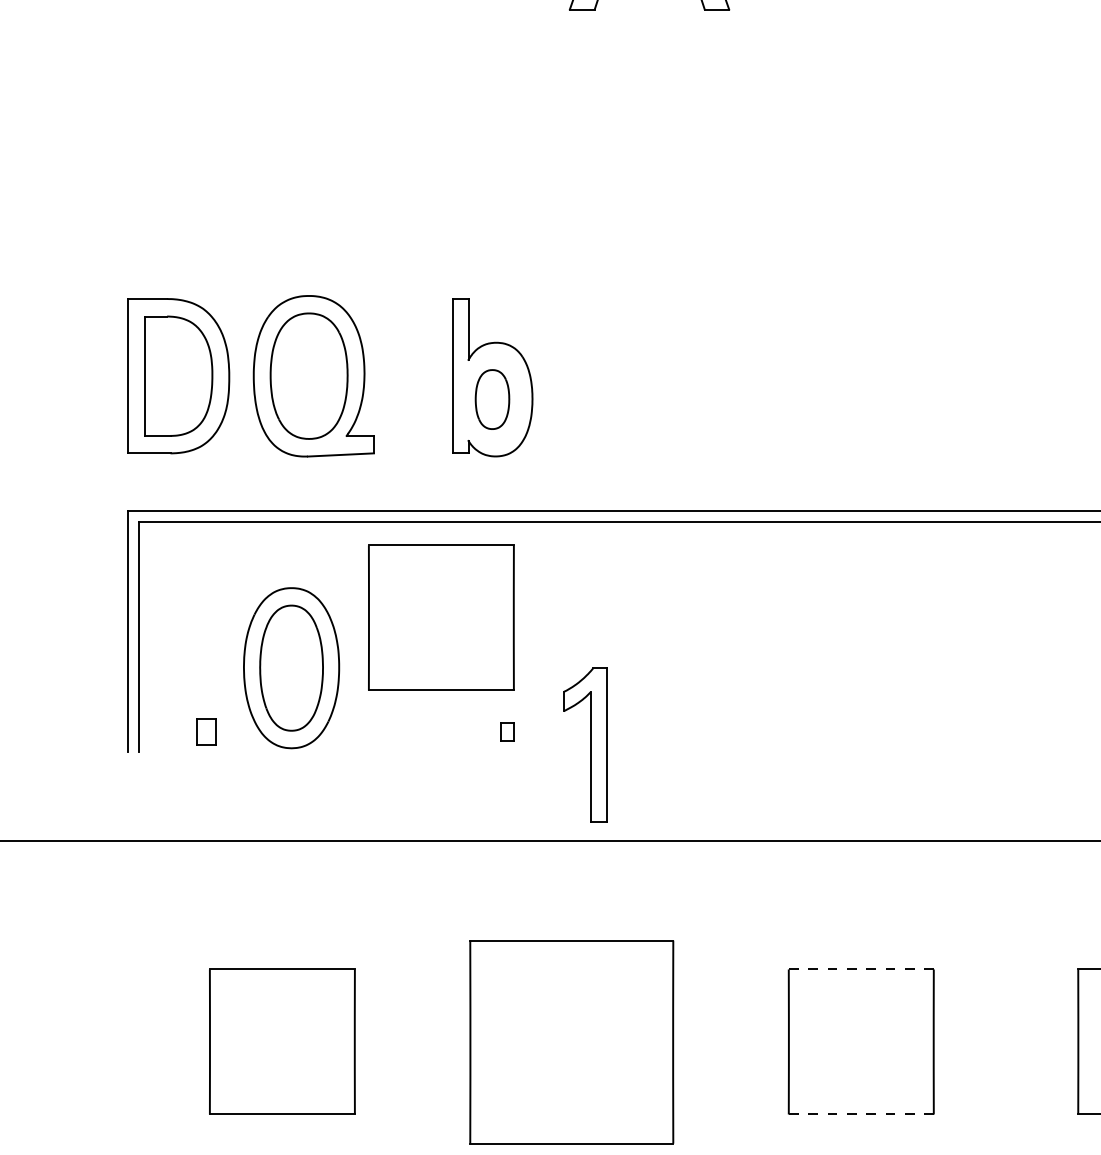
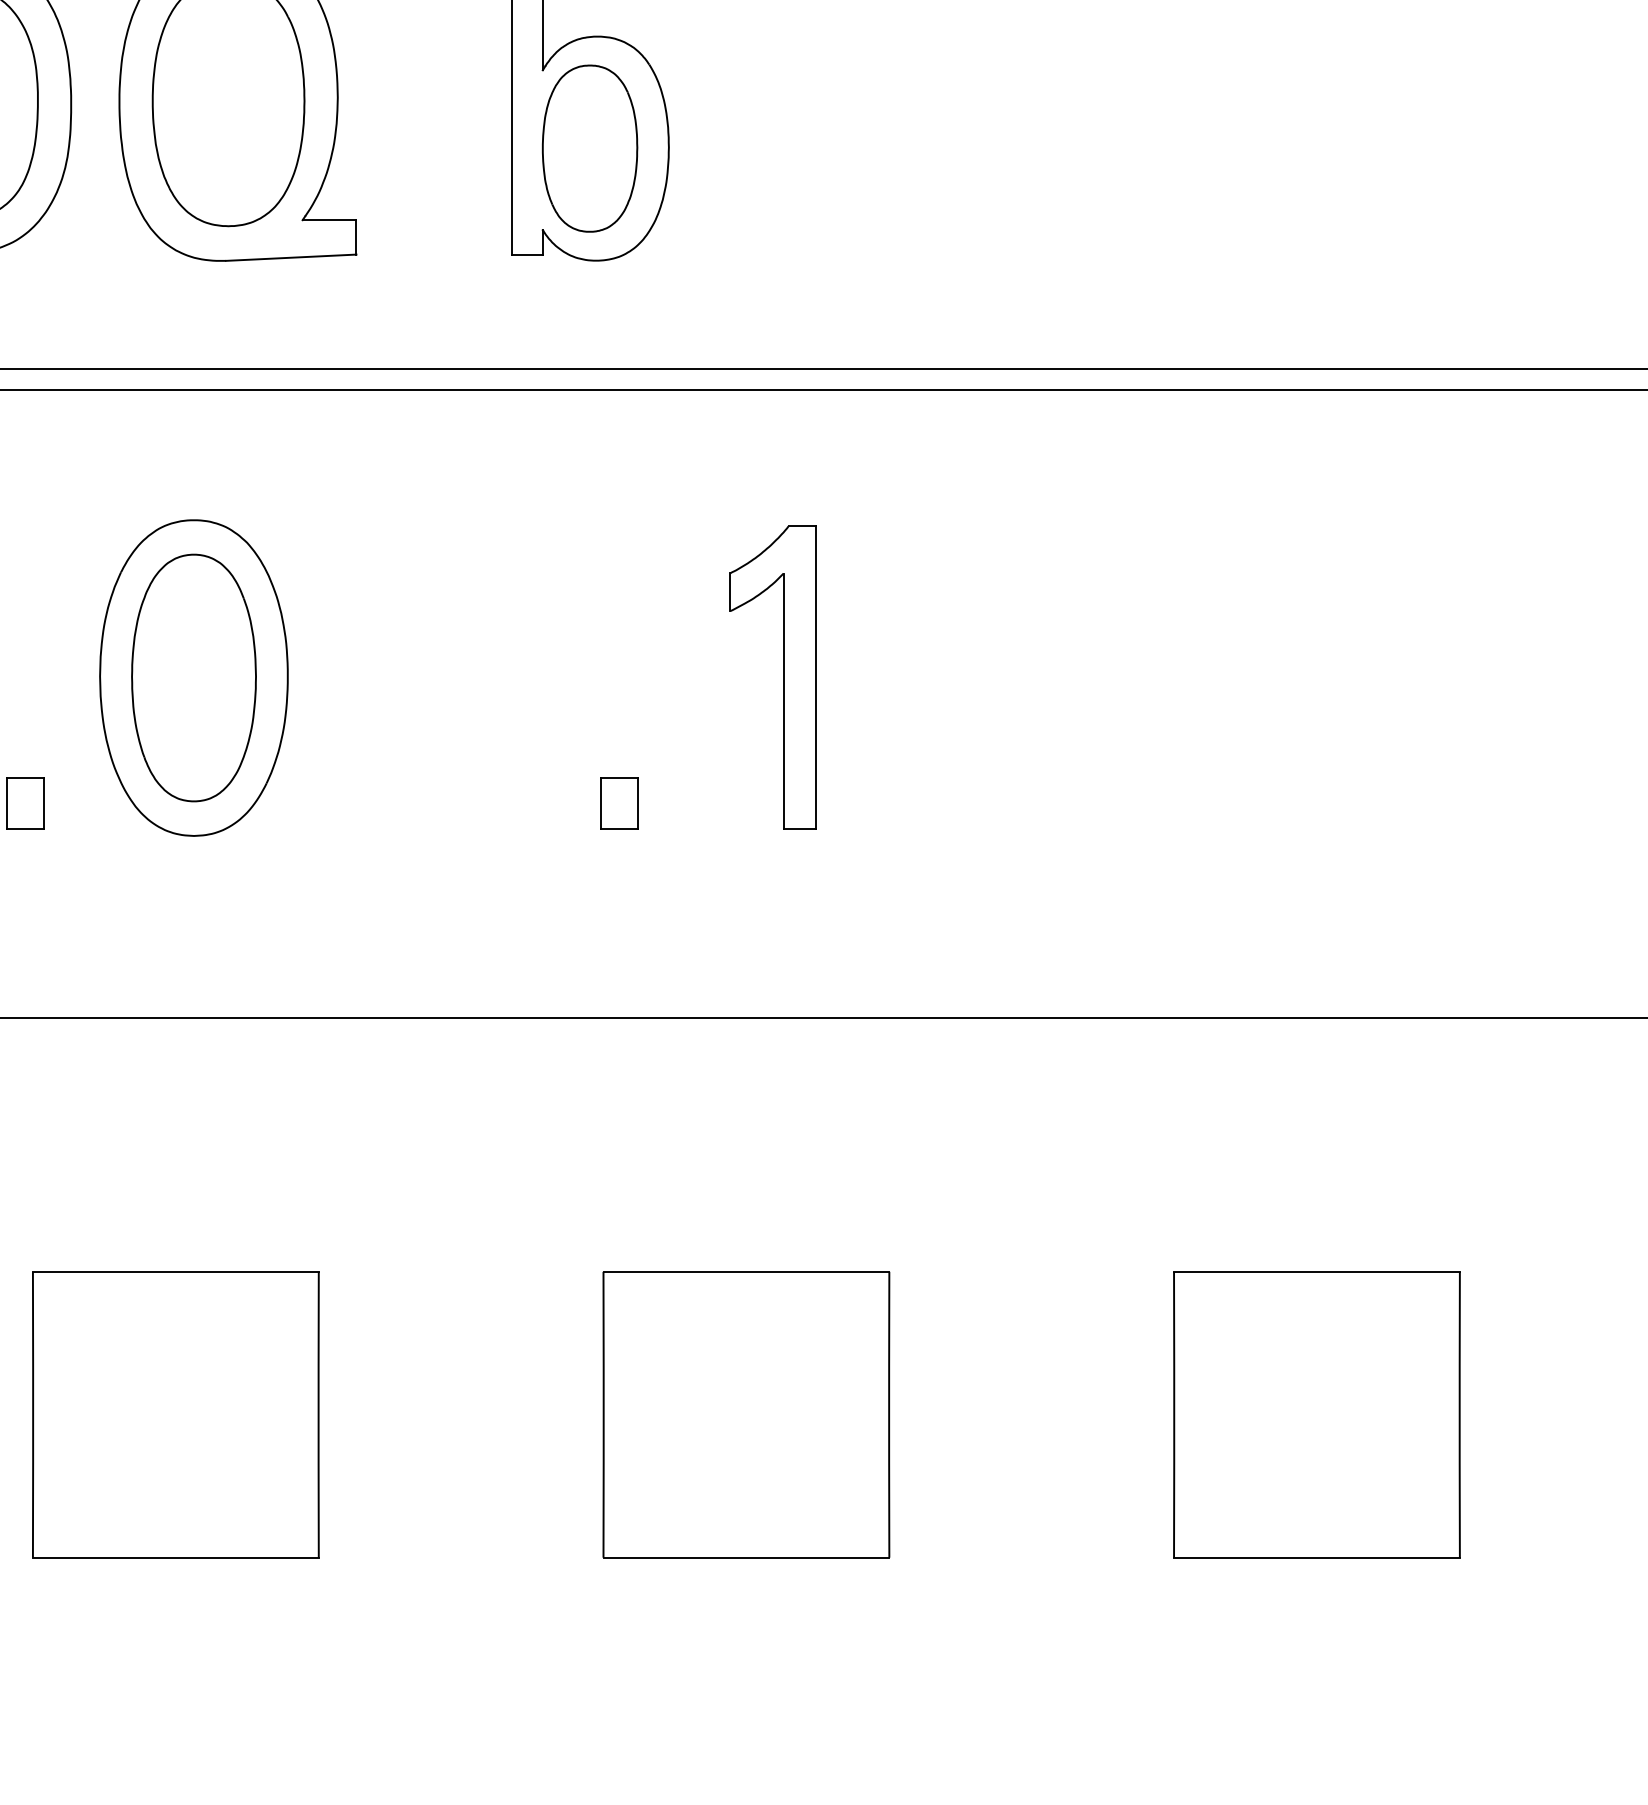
part: (492, 399) -> (590, 148), size x1.43
part: (441, 617) -> (489, 578), removed
part: (507, 731) -> (619, 802), size x1.43
part: (585, 744) -> (773, 676), moved
line: (861, 969) -> (1317, 1271), dashed -> solid
part: (571, 1041) -> (745, 1413), size x0.71
line: (861, 1114) -> (1317, 1557), dashed -> solid

